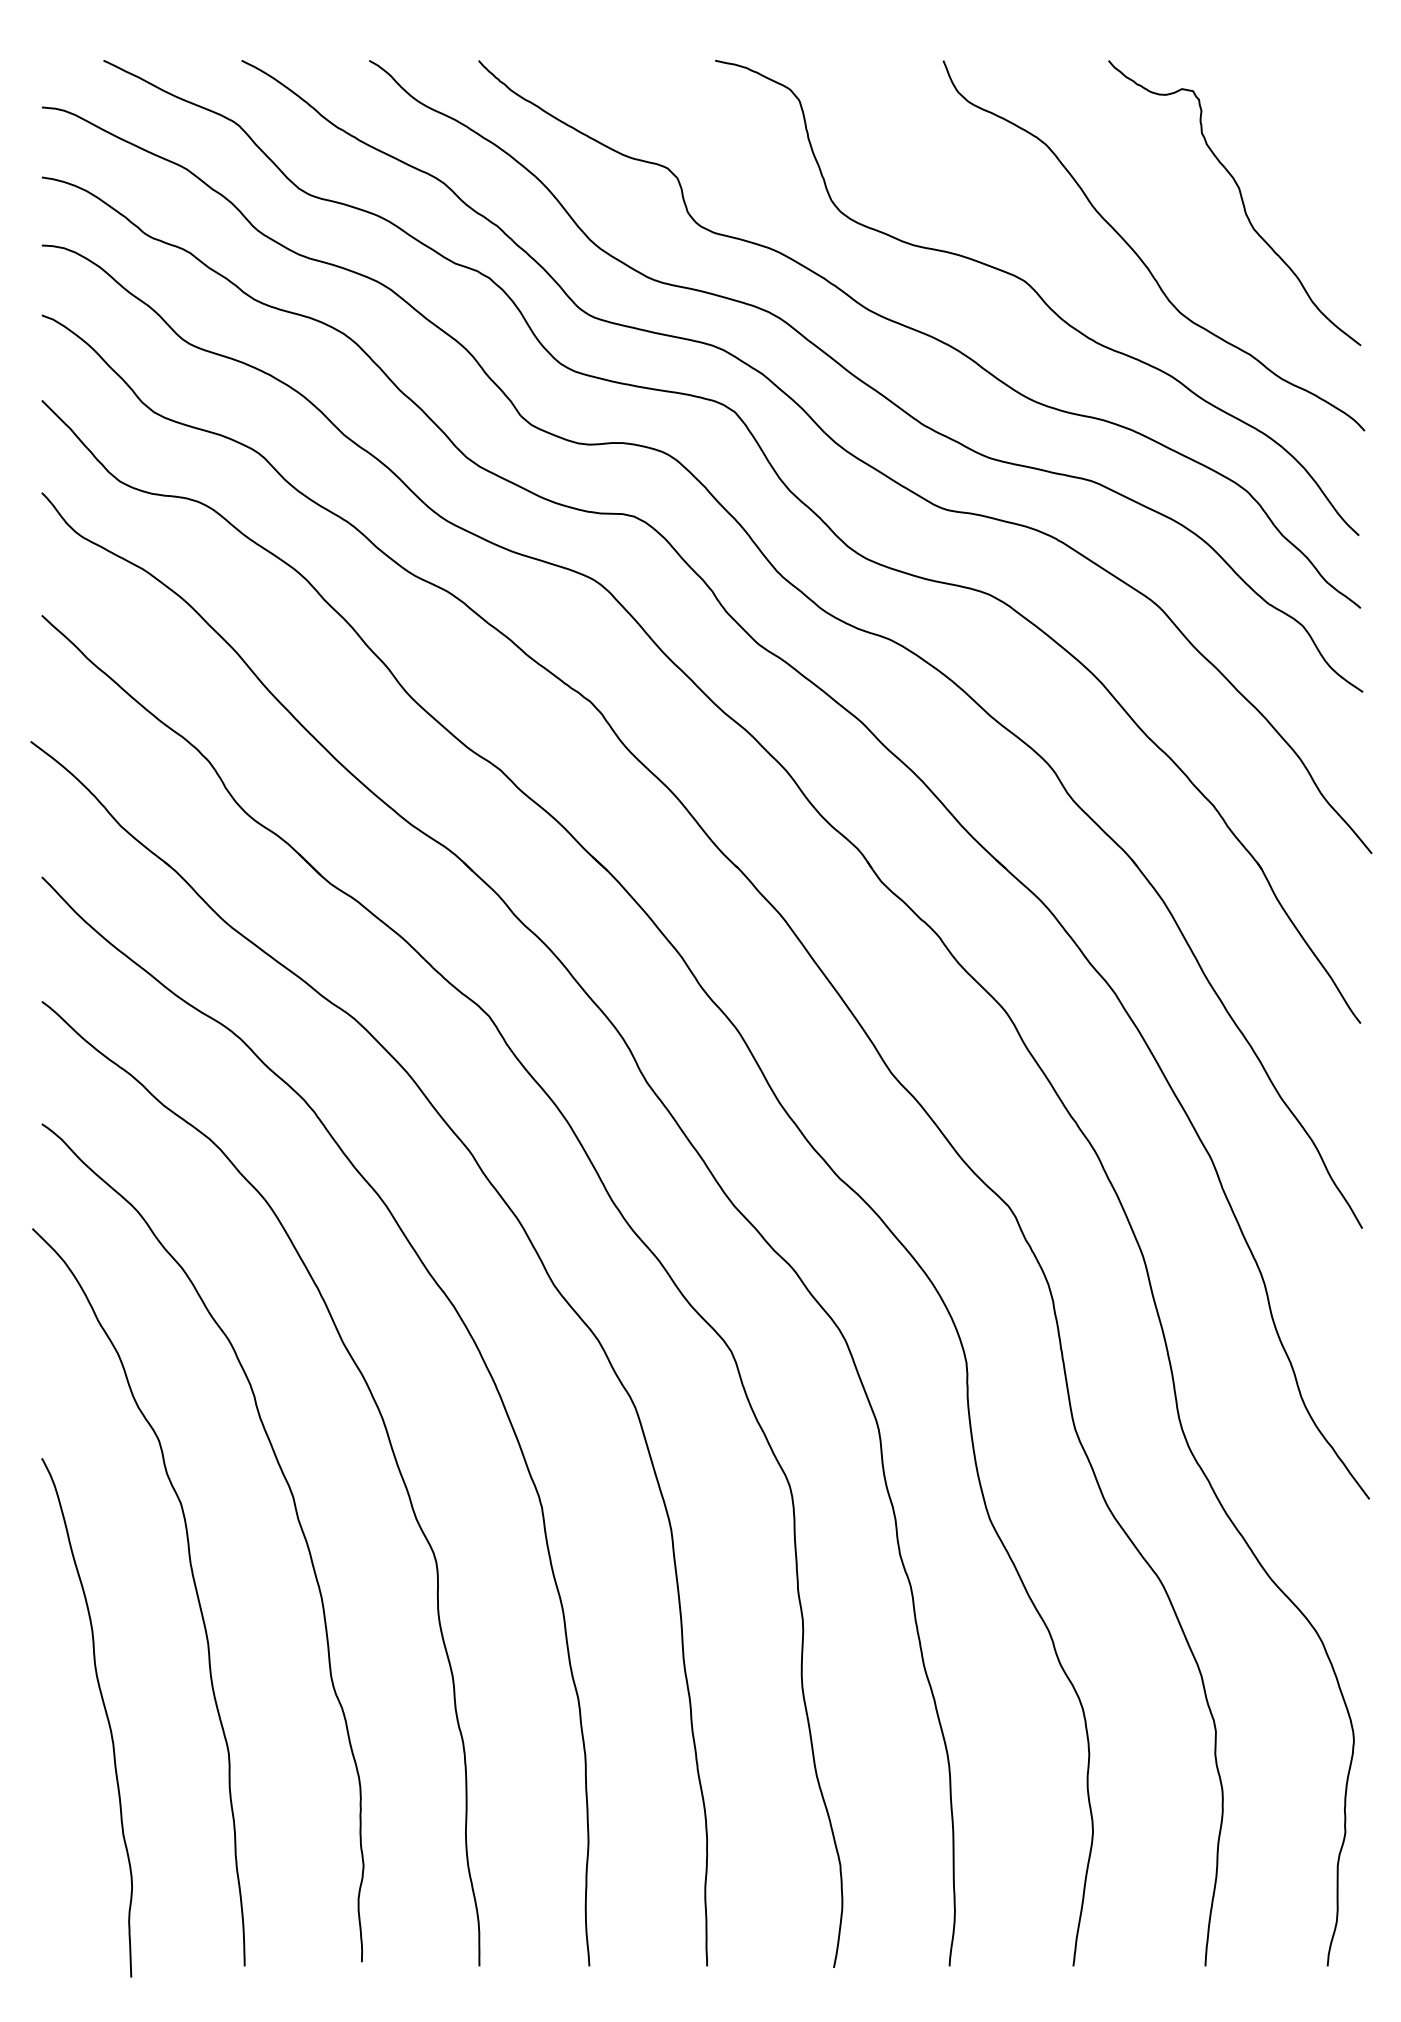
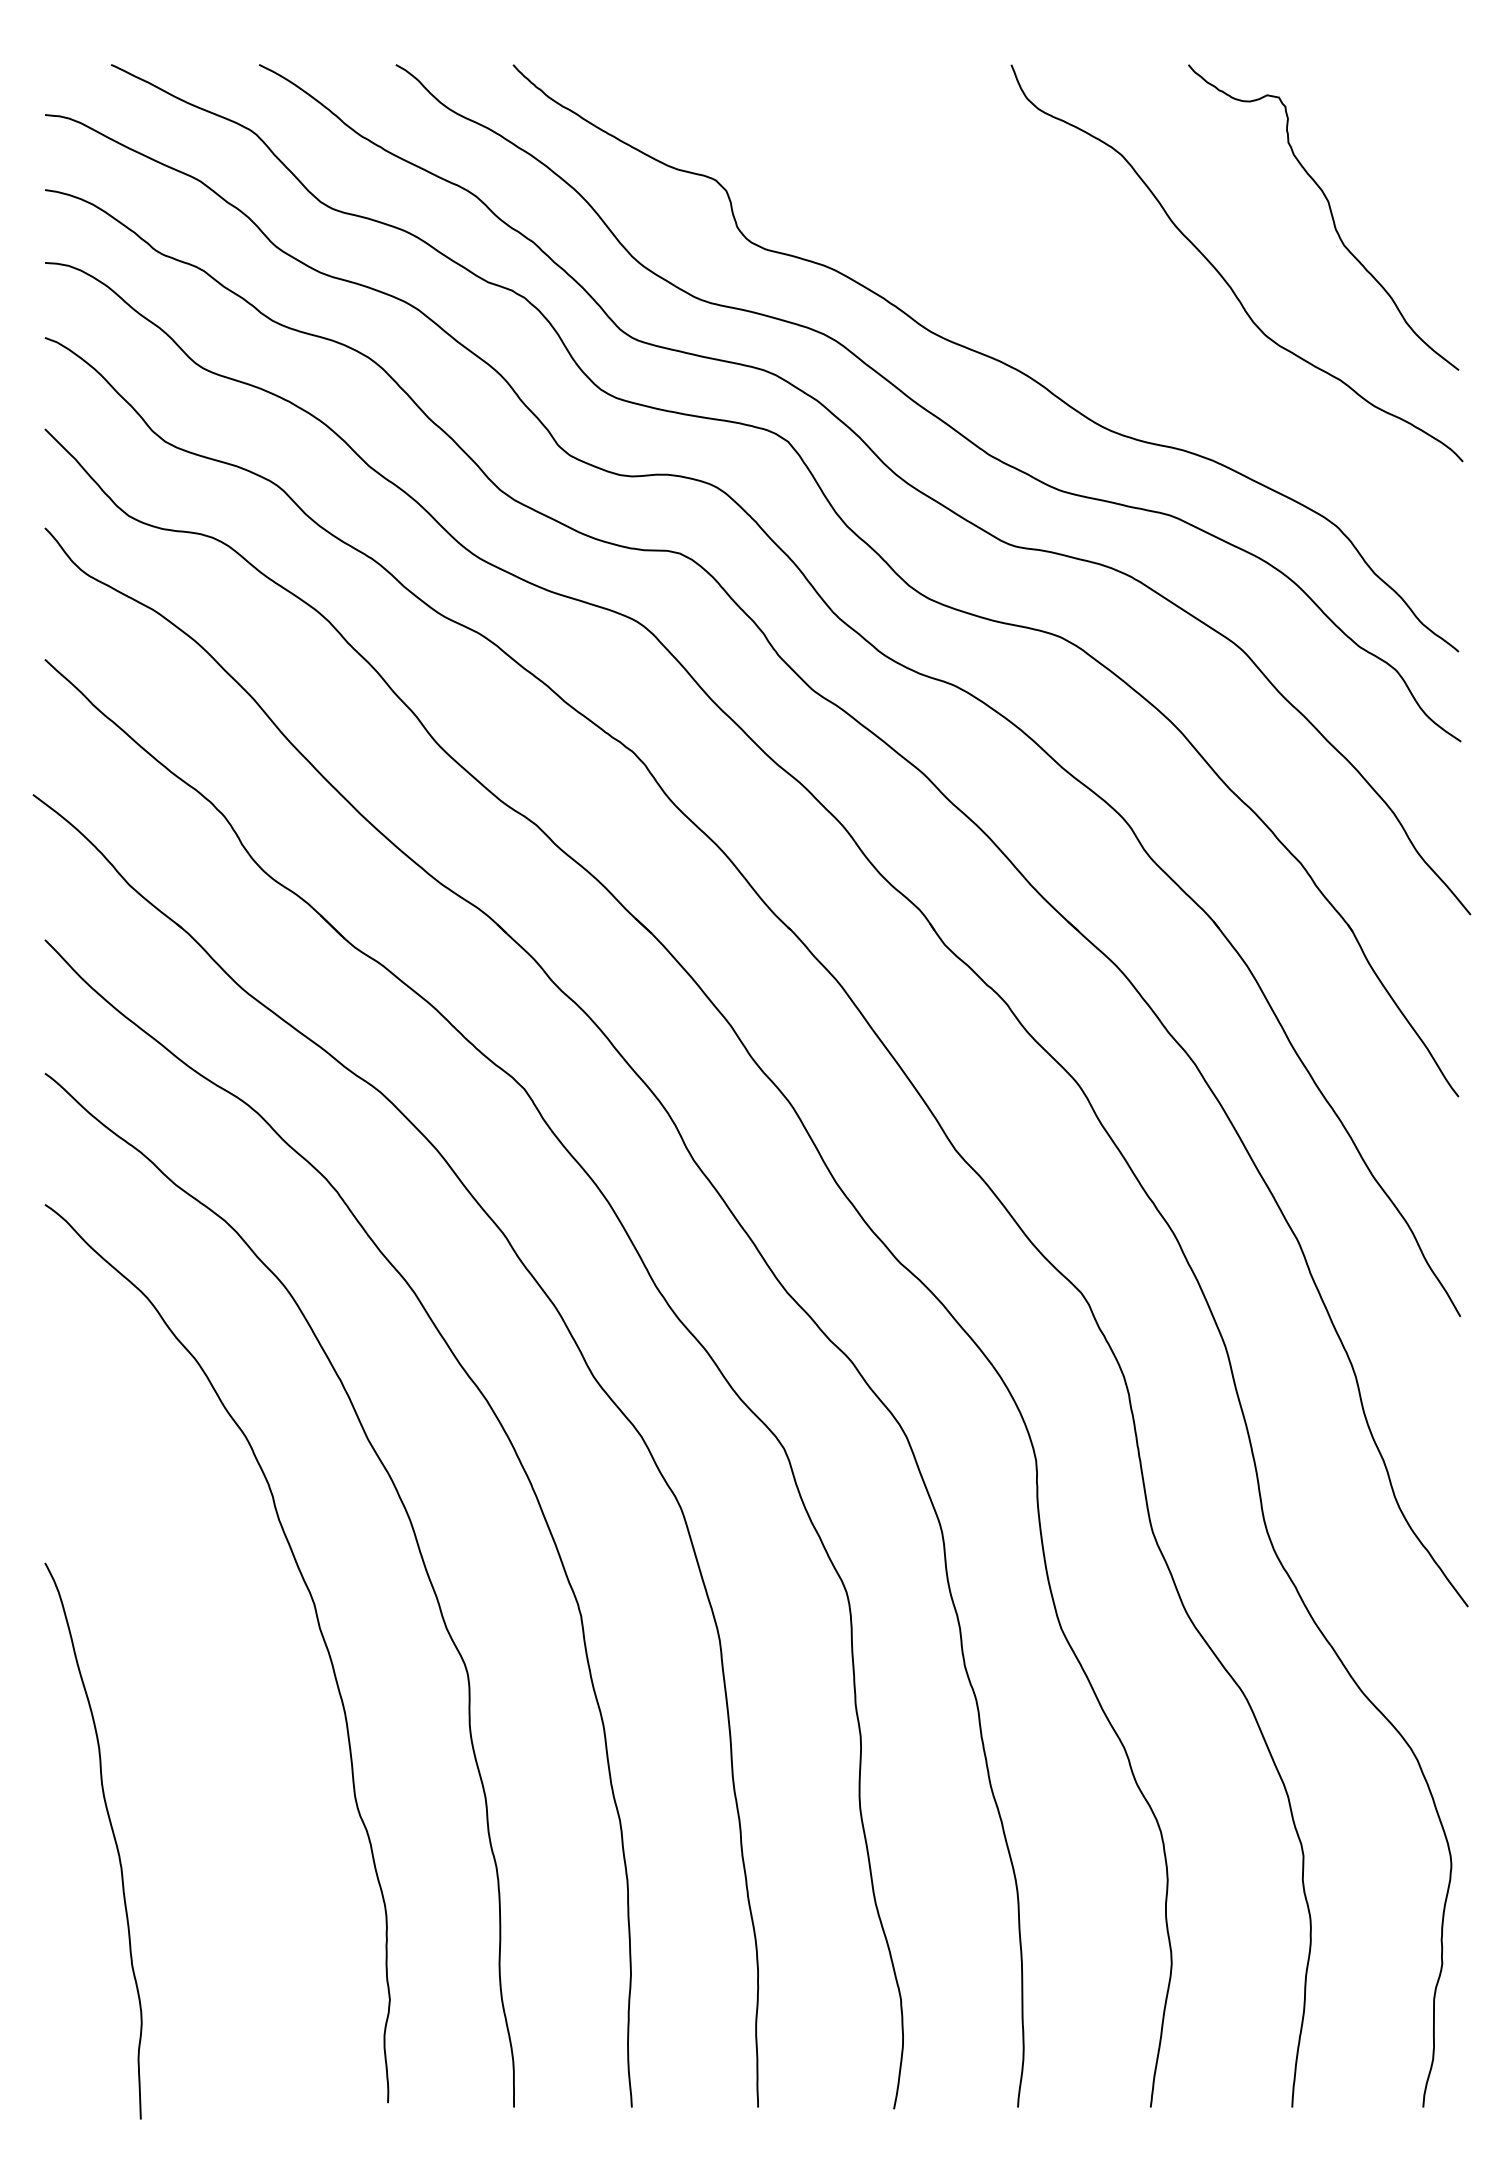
curve: (1038, 296) -> (1113, 317), removed
curve: (193, 1583) -> (207, 1697), removed

